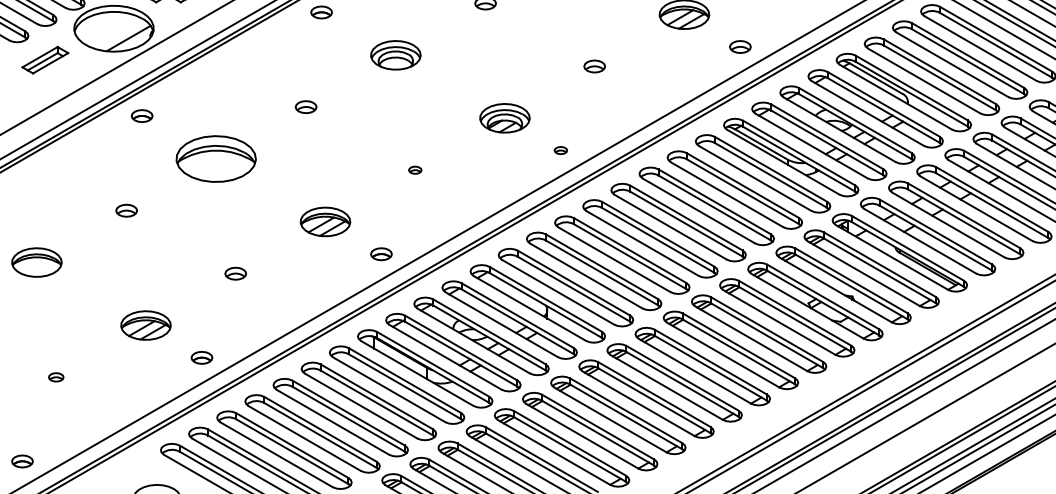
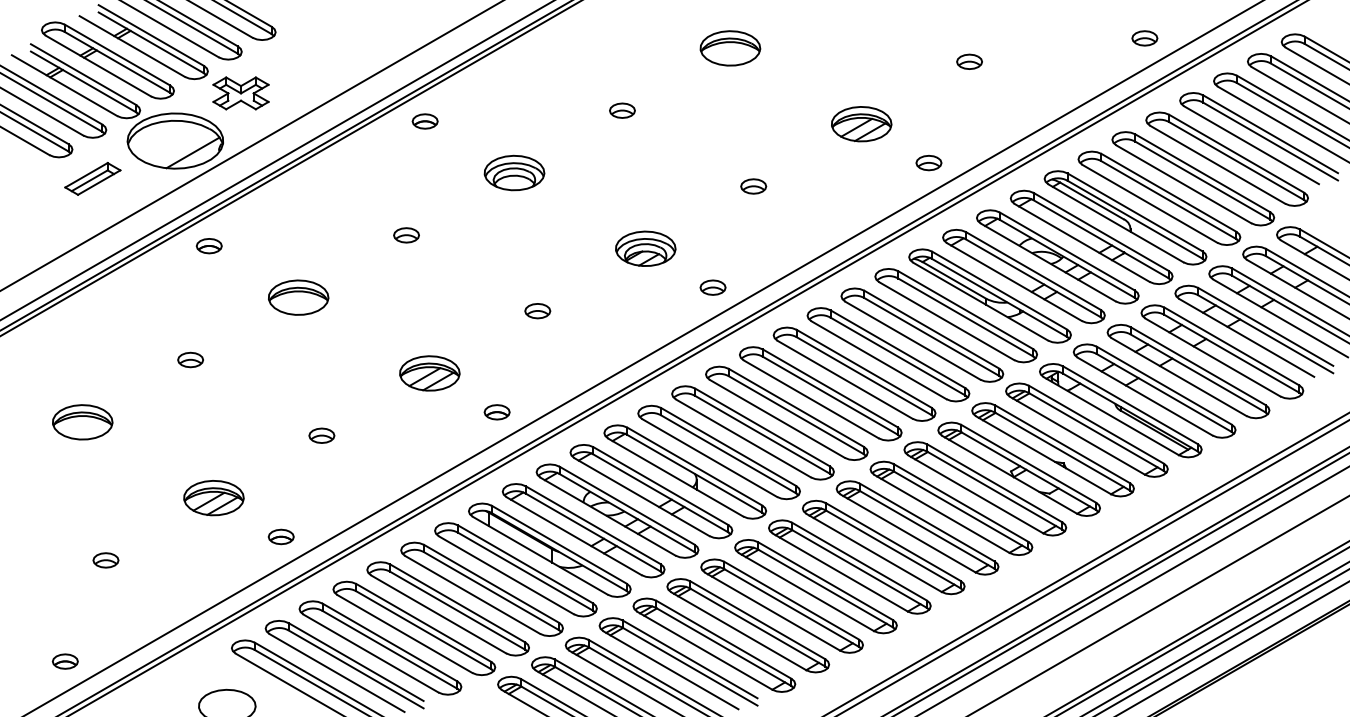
part: (560, 150) -> (712, 287), size x1.67
part: (216, 158) -> (298, 297), size x0.62
part: (414, 170) -> (537, 311), size x1.67
part: (55, 377) -> (105, 560), size x1.43

